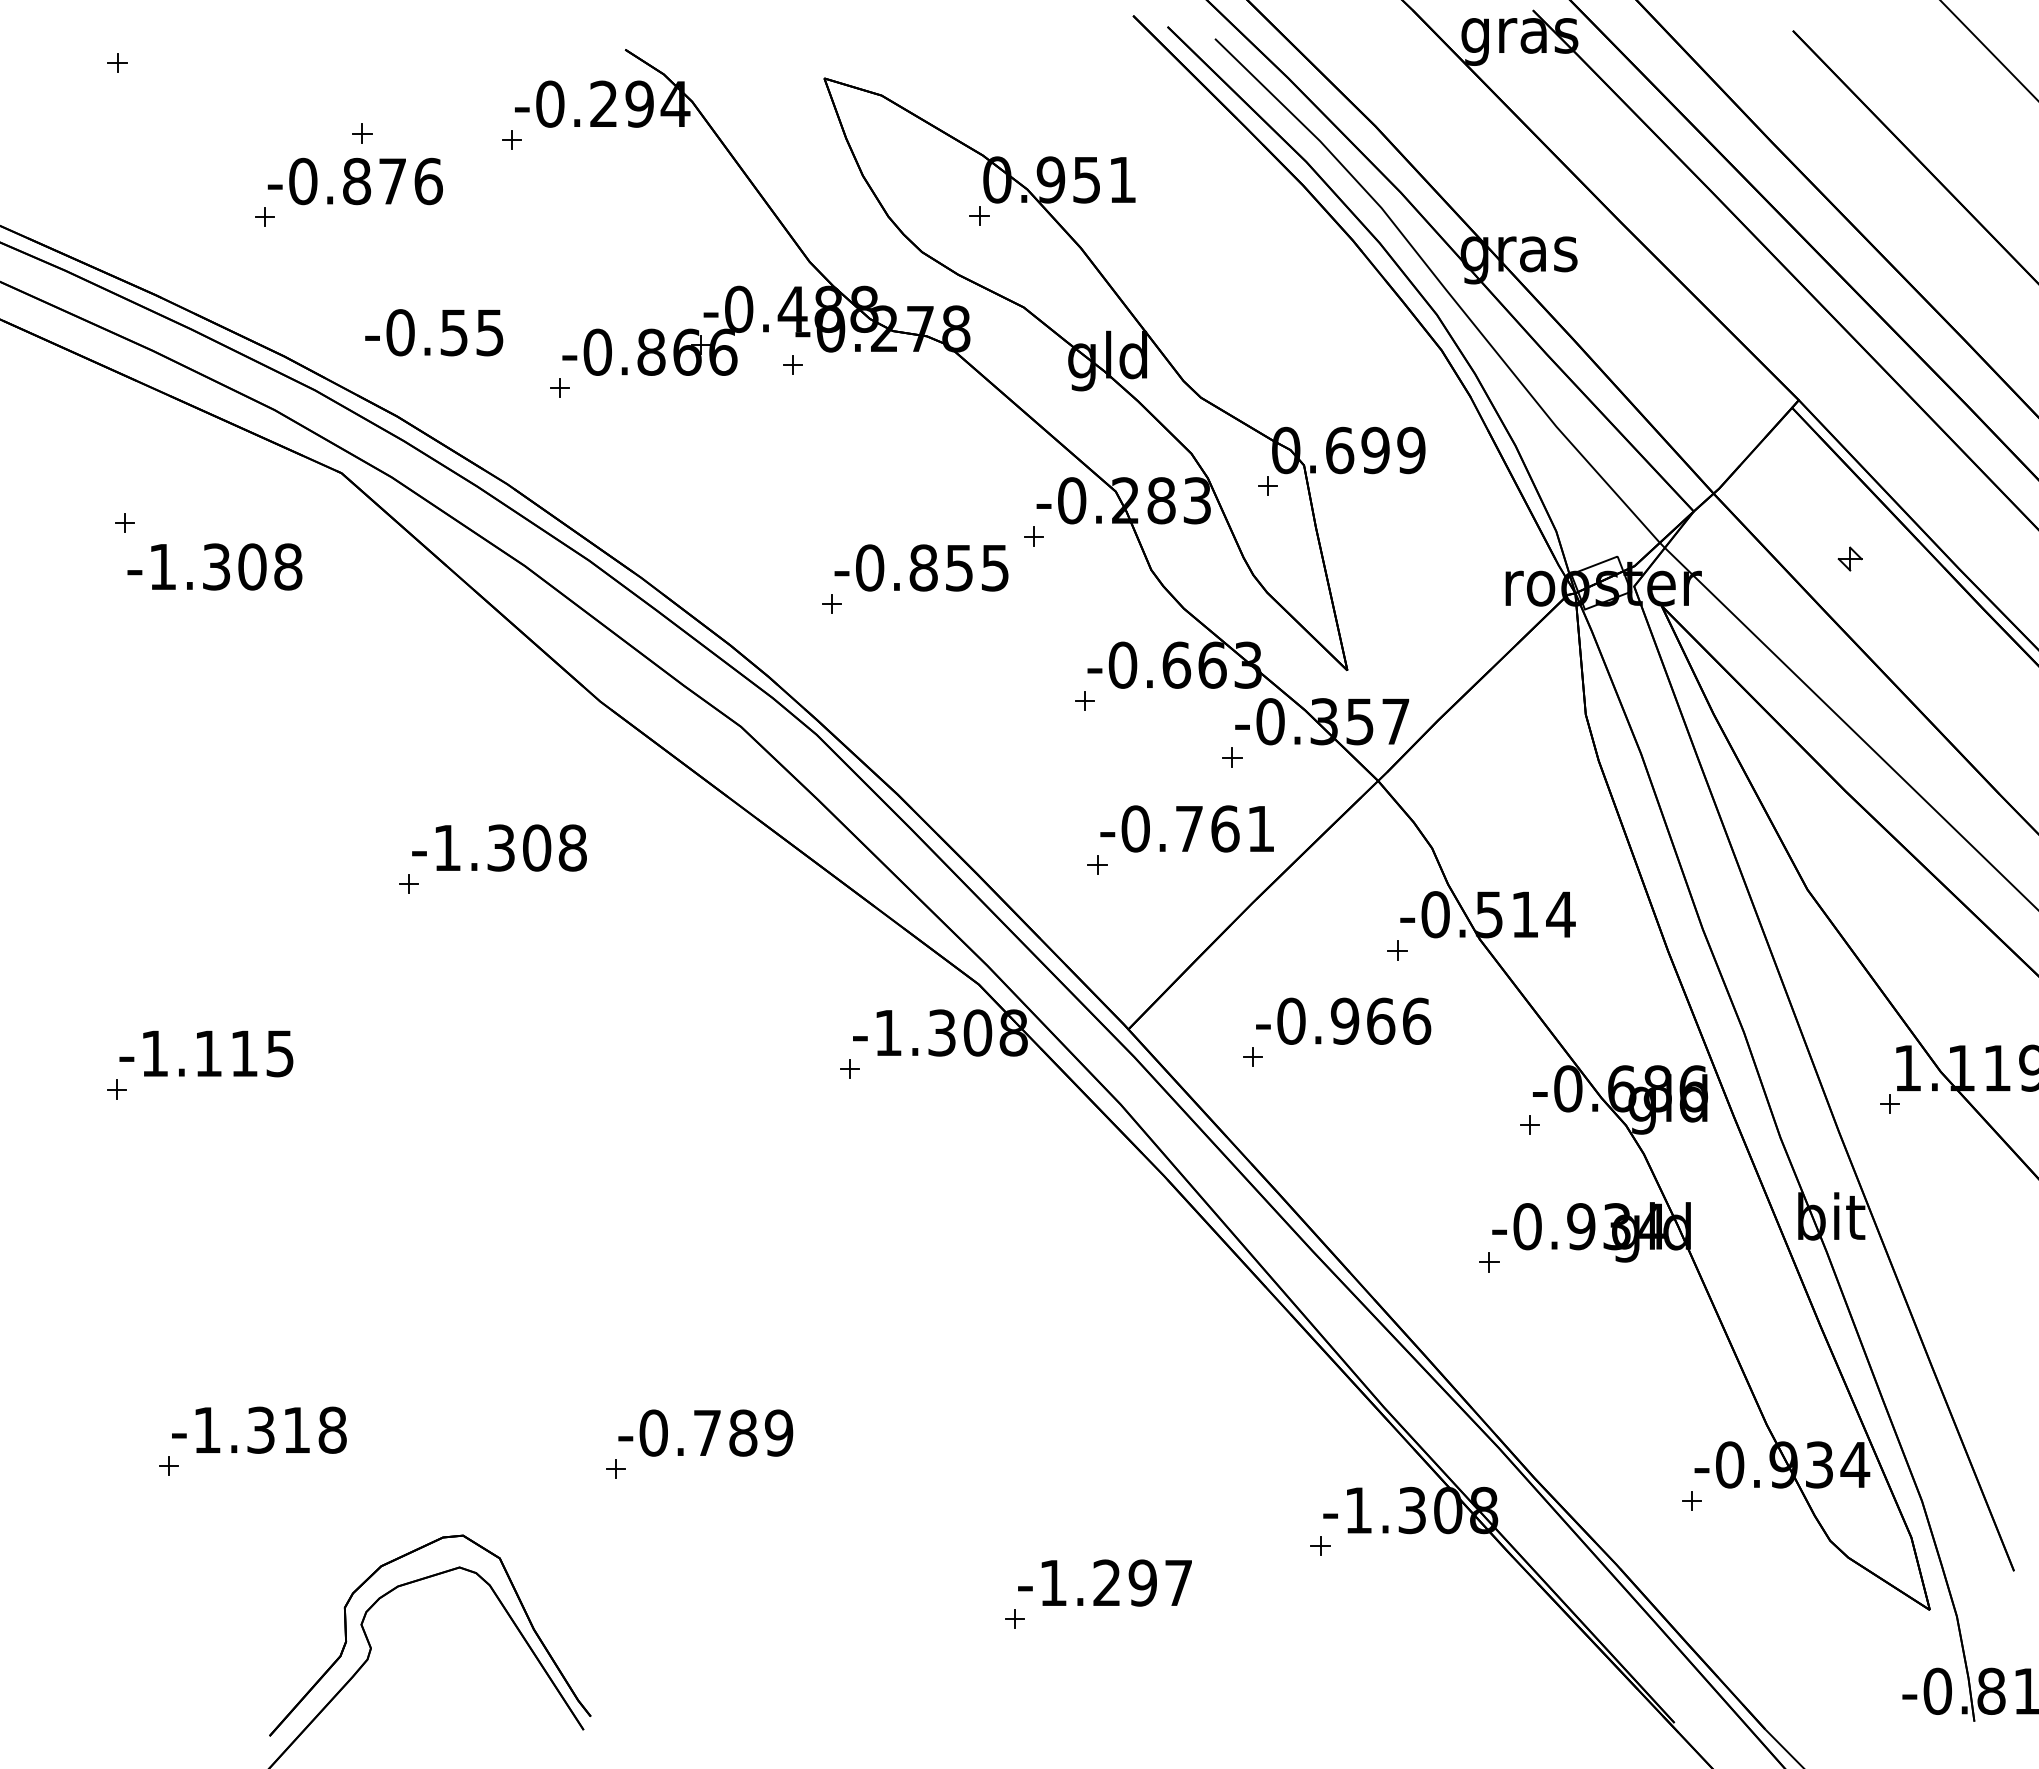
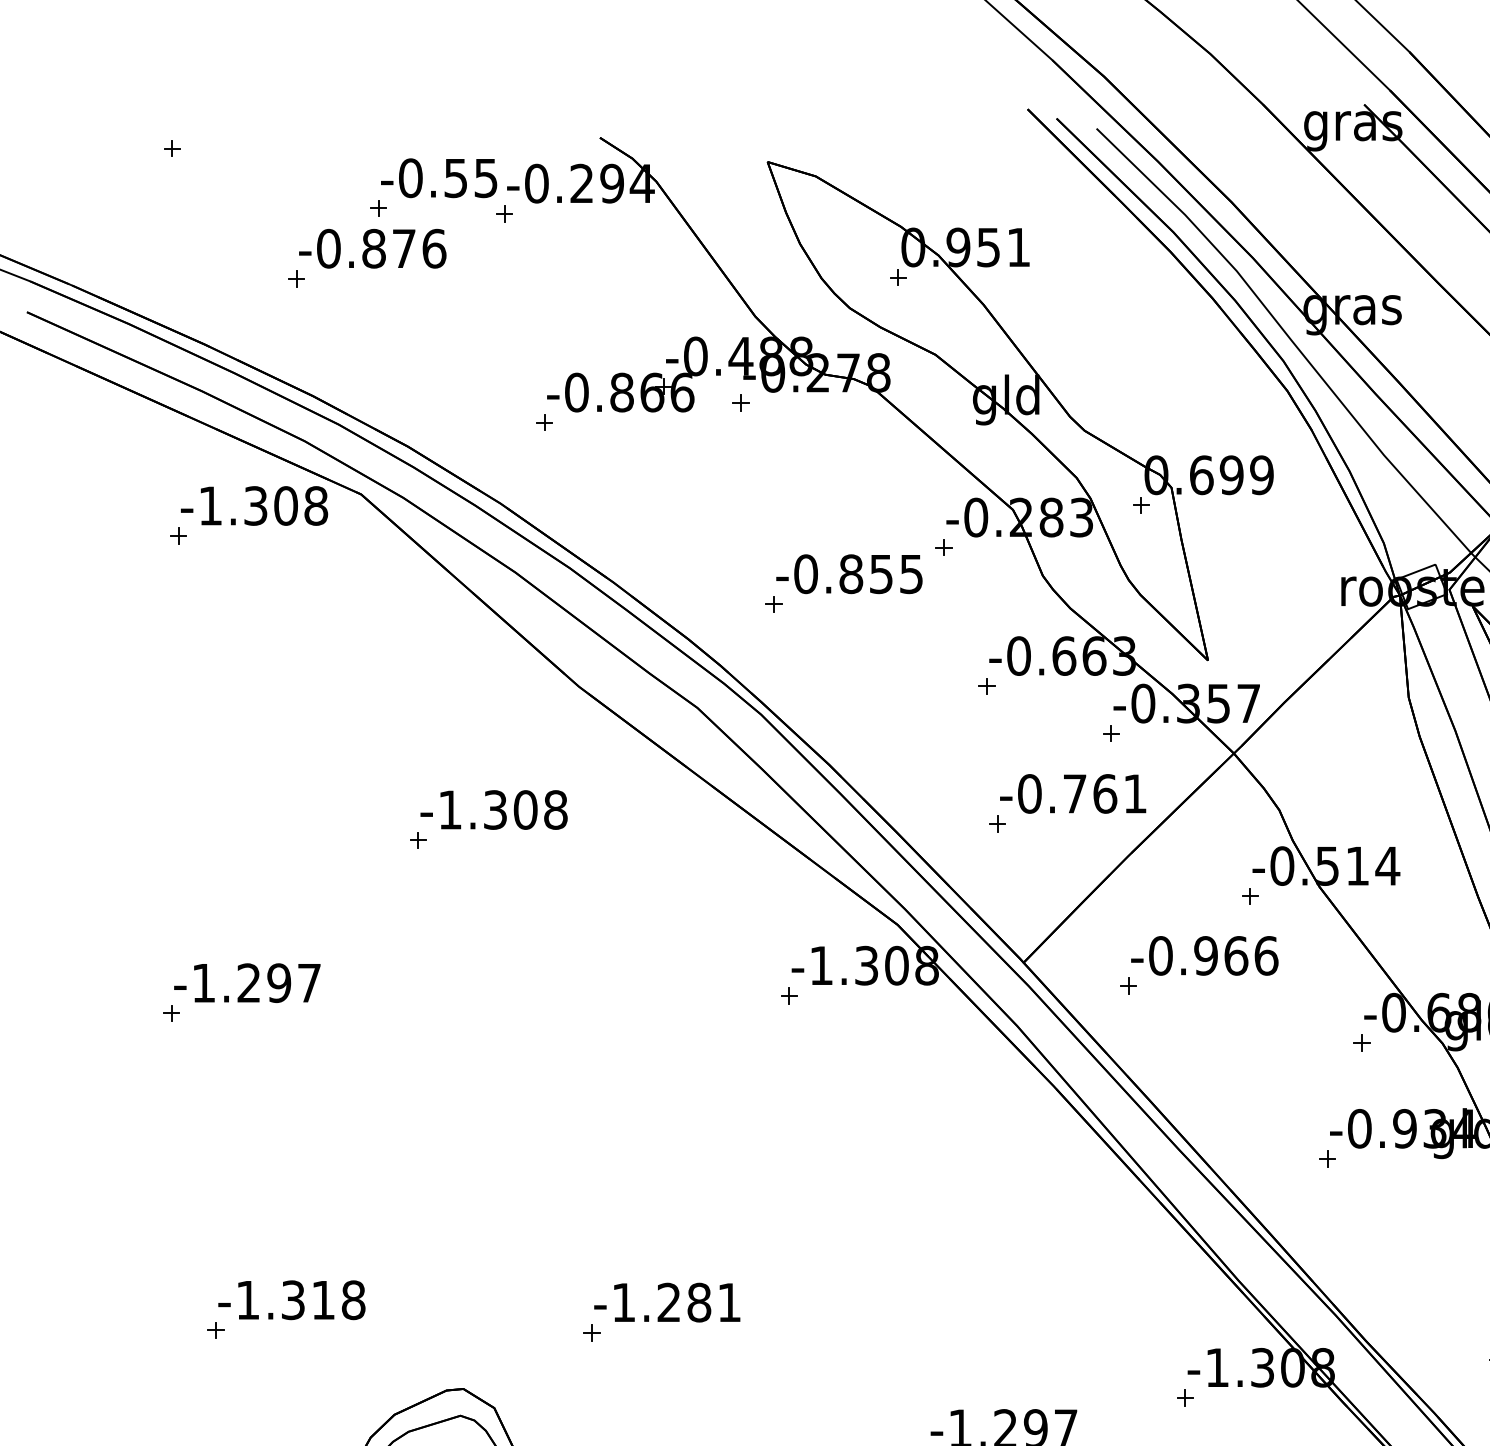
text: (434, 332) -> (439, 178), moved
text: (214, 566) -> (254, 505), moved
text: (243, 1053) -> (278, 983), -1.115 -> -1.297
text: (716, 1432) -> (676, 1302), -0.789 -> -1.281

